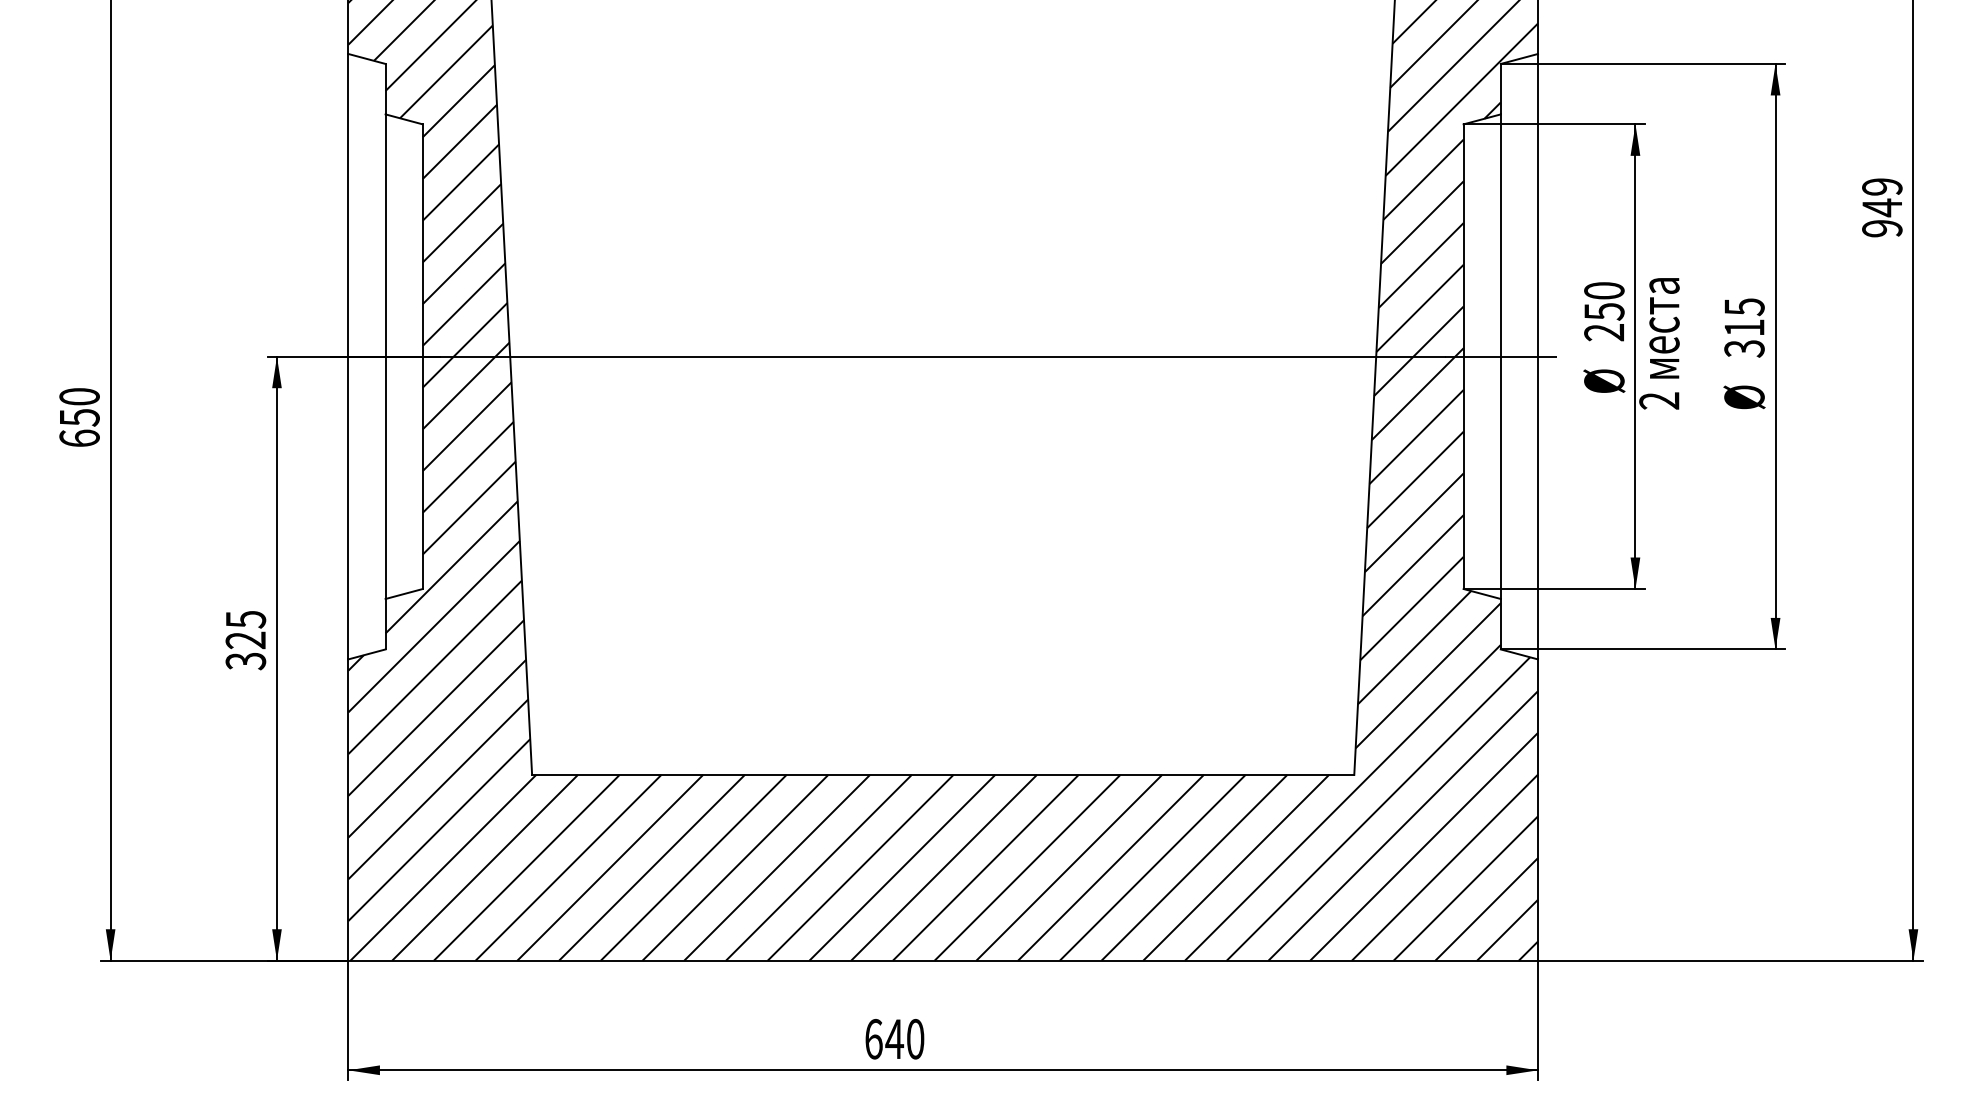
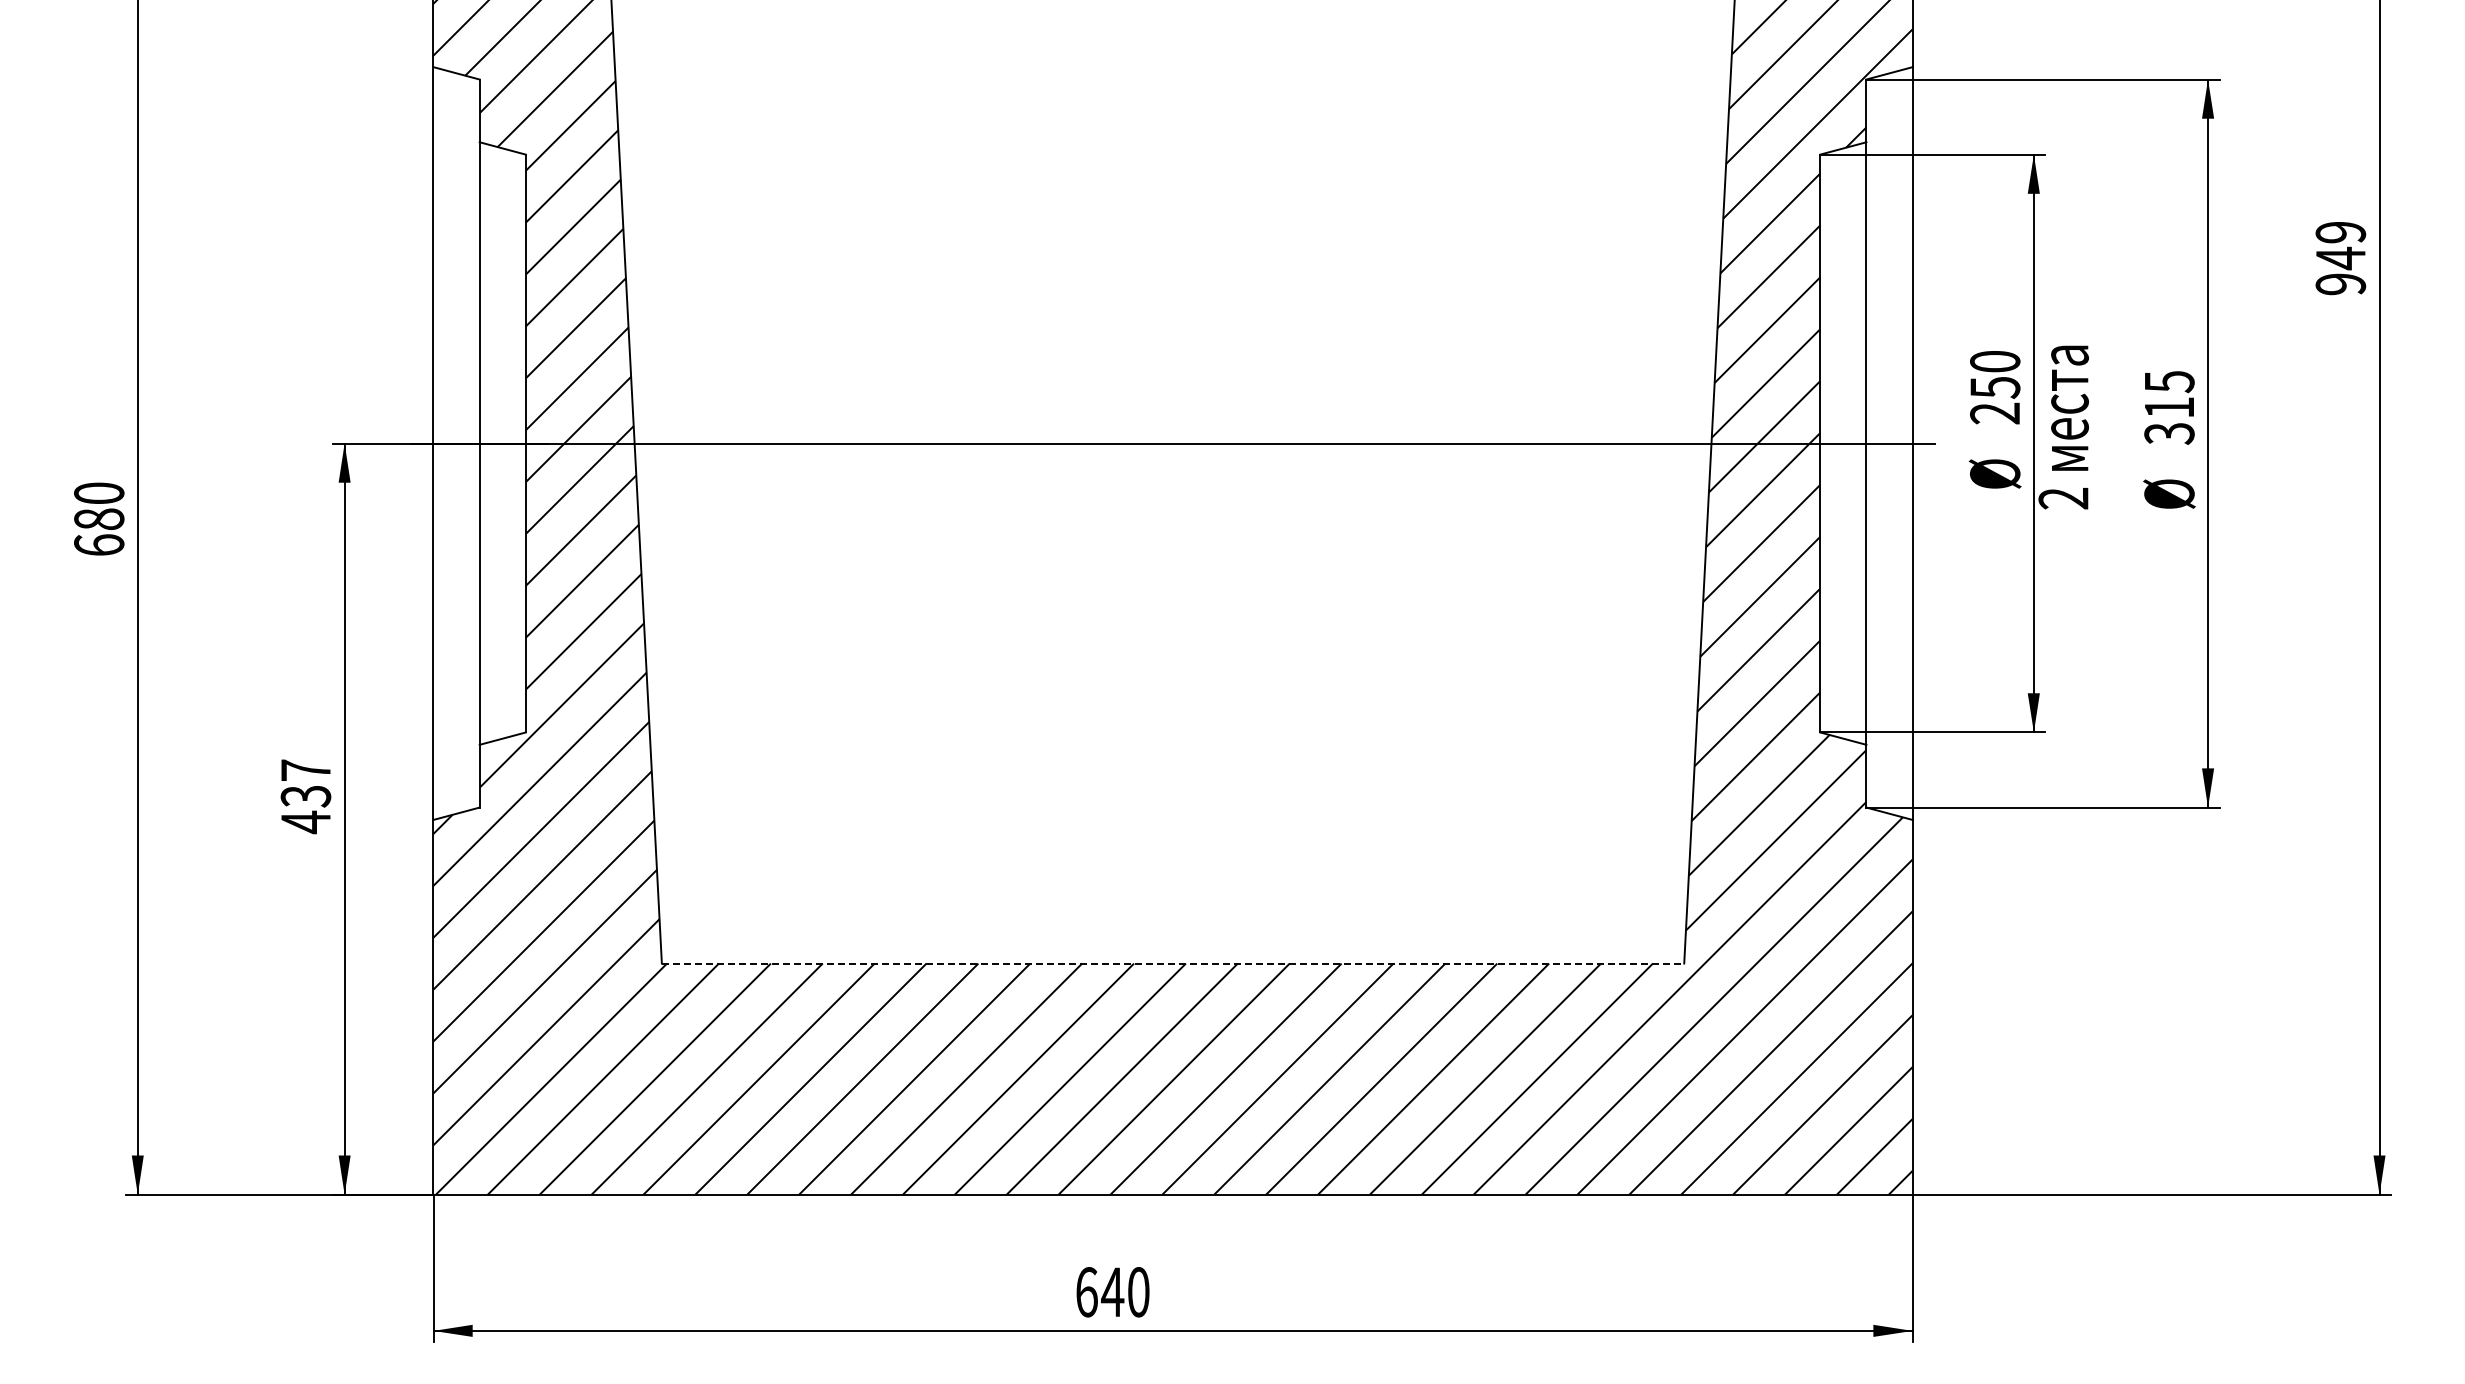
text: (79, 417) -> (99, 519), 650 -> 680
text: (245, 640) -> (305, 796), 325 -> 437
line: (943, 774) -> (1173, 963), solid -> dashed

